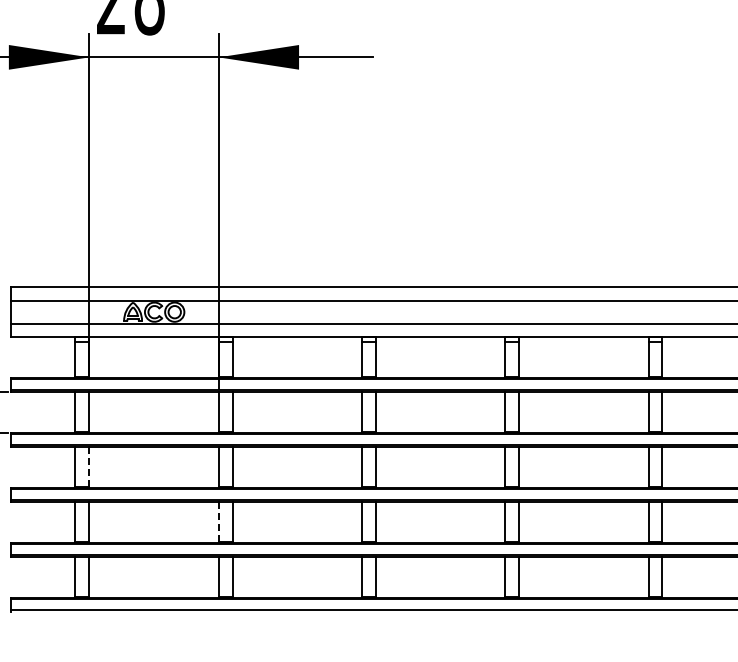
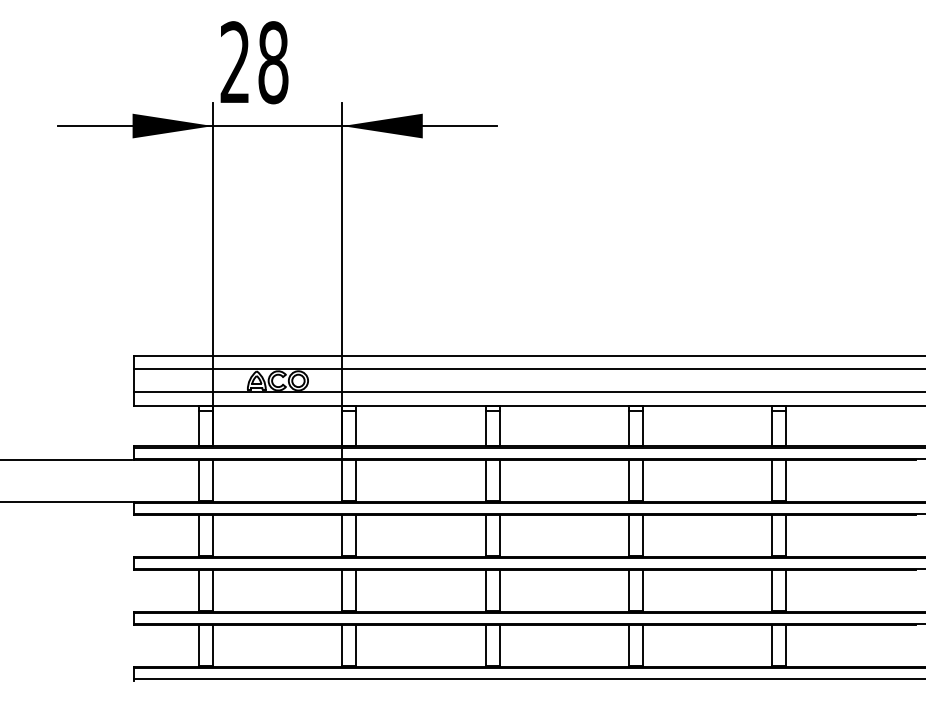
line: (88, 467) -> (212, 536), dashed -> solid
line: (218, 522) -> (342, 591), dashed -> solid

